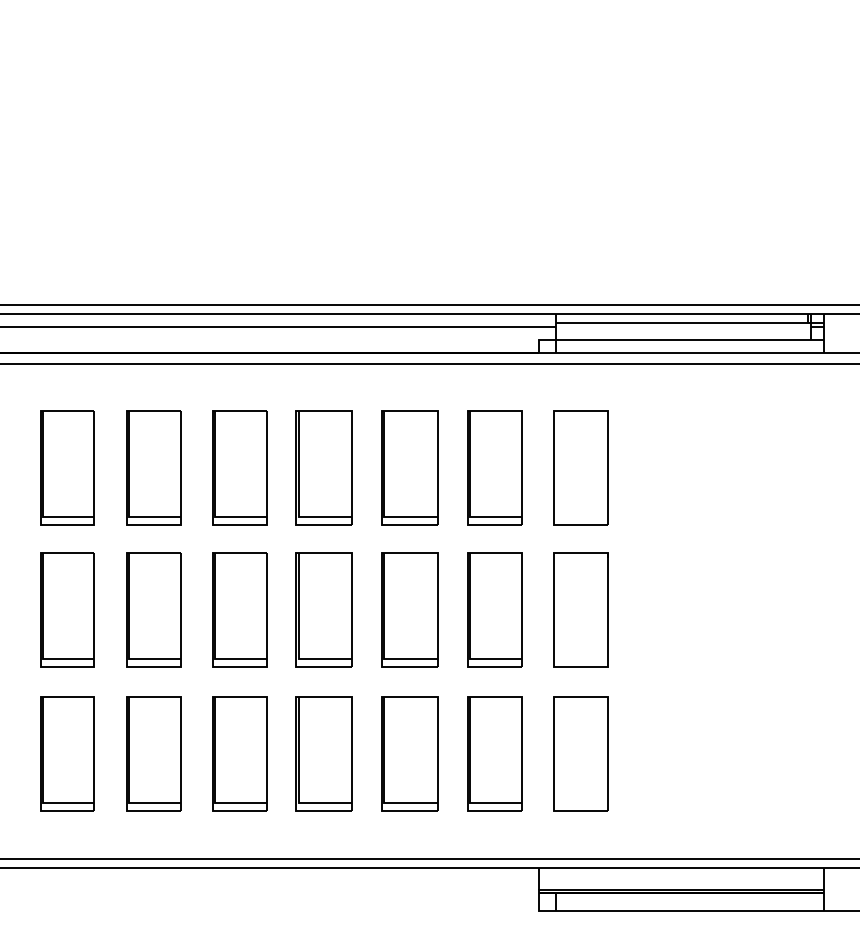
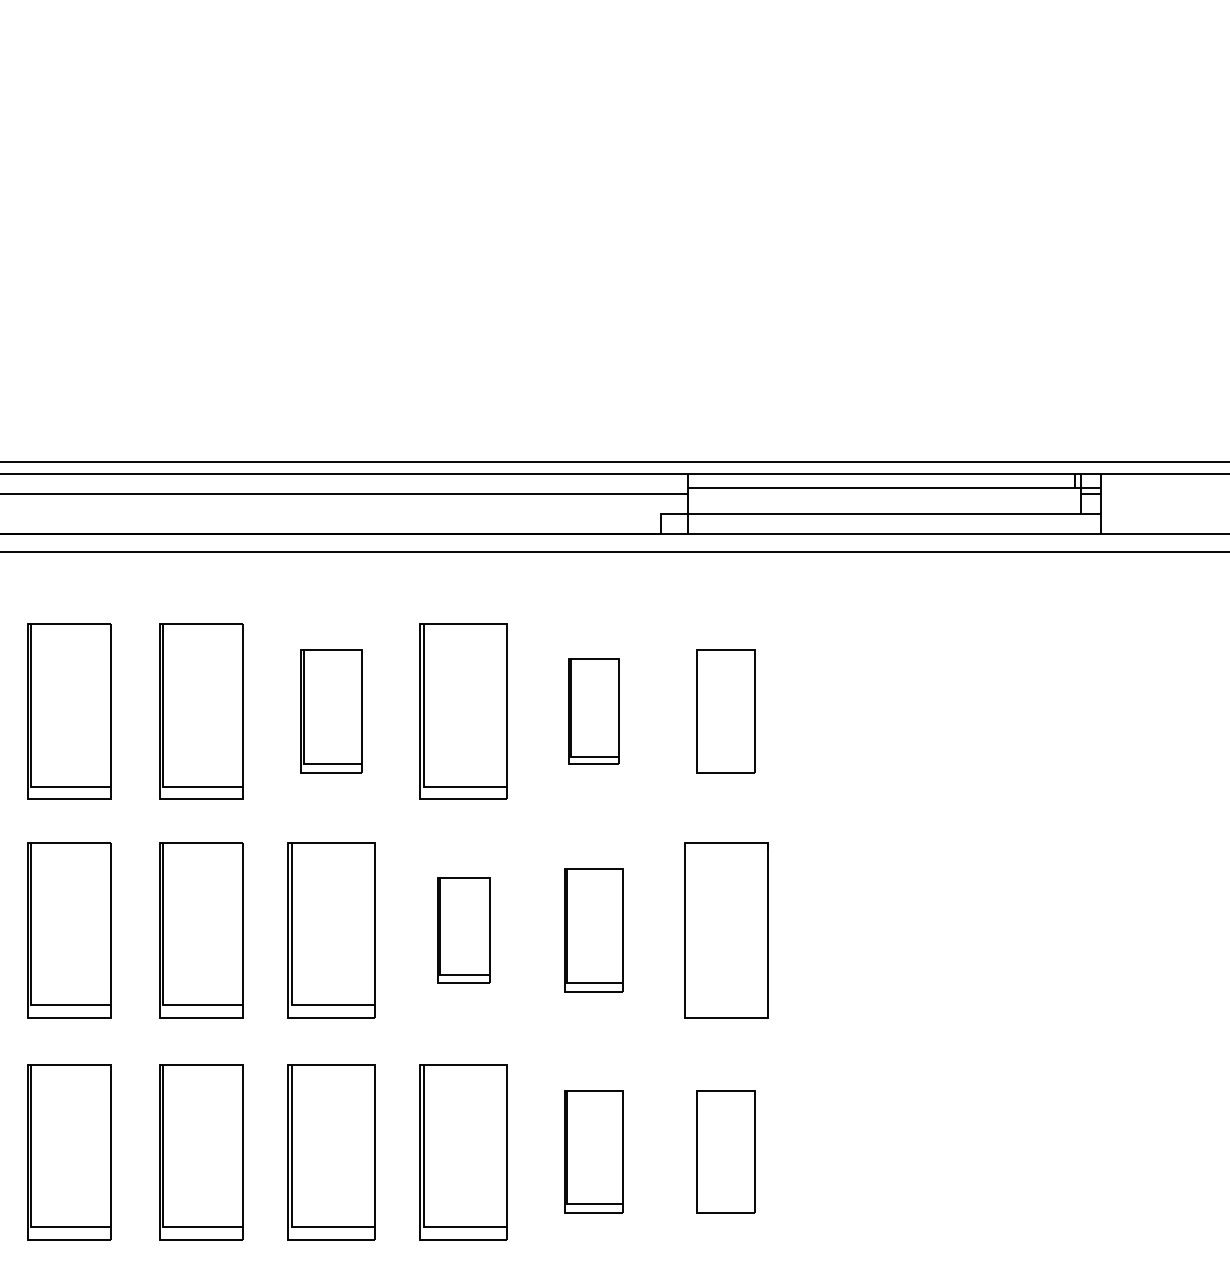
part: (323, 467) -> (330, 710), size x0.7
part: (494, 467) -> (593, 710), size x0.6
part: (580, 467) -> (725, 710), size x0.7
part: (409, 609) -> (462, 929), size x0.6
part: (494, 609) -> (593, 929), size x0.7
part: (494, 753) -> (593, 1150), size x0.7
part: (580, 753) -> (725, 1150), size x0.7

